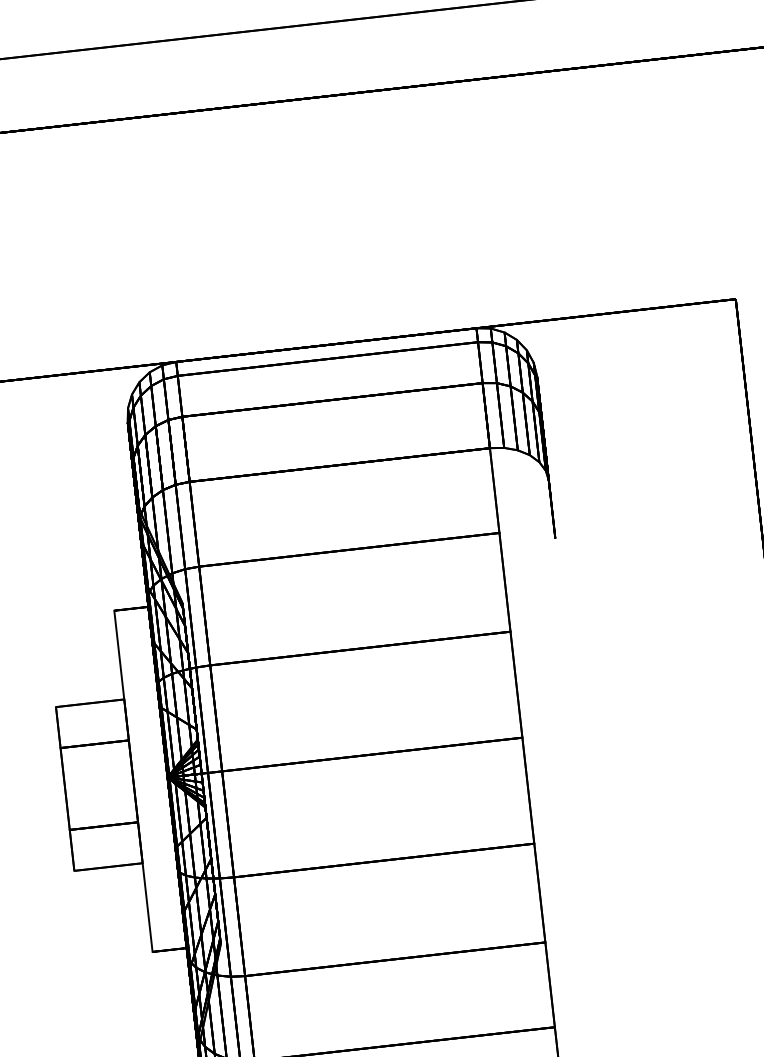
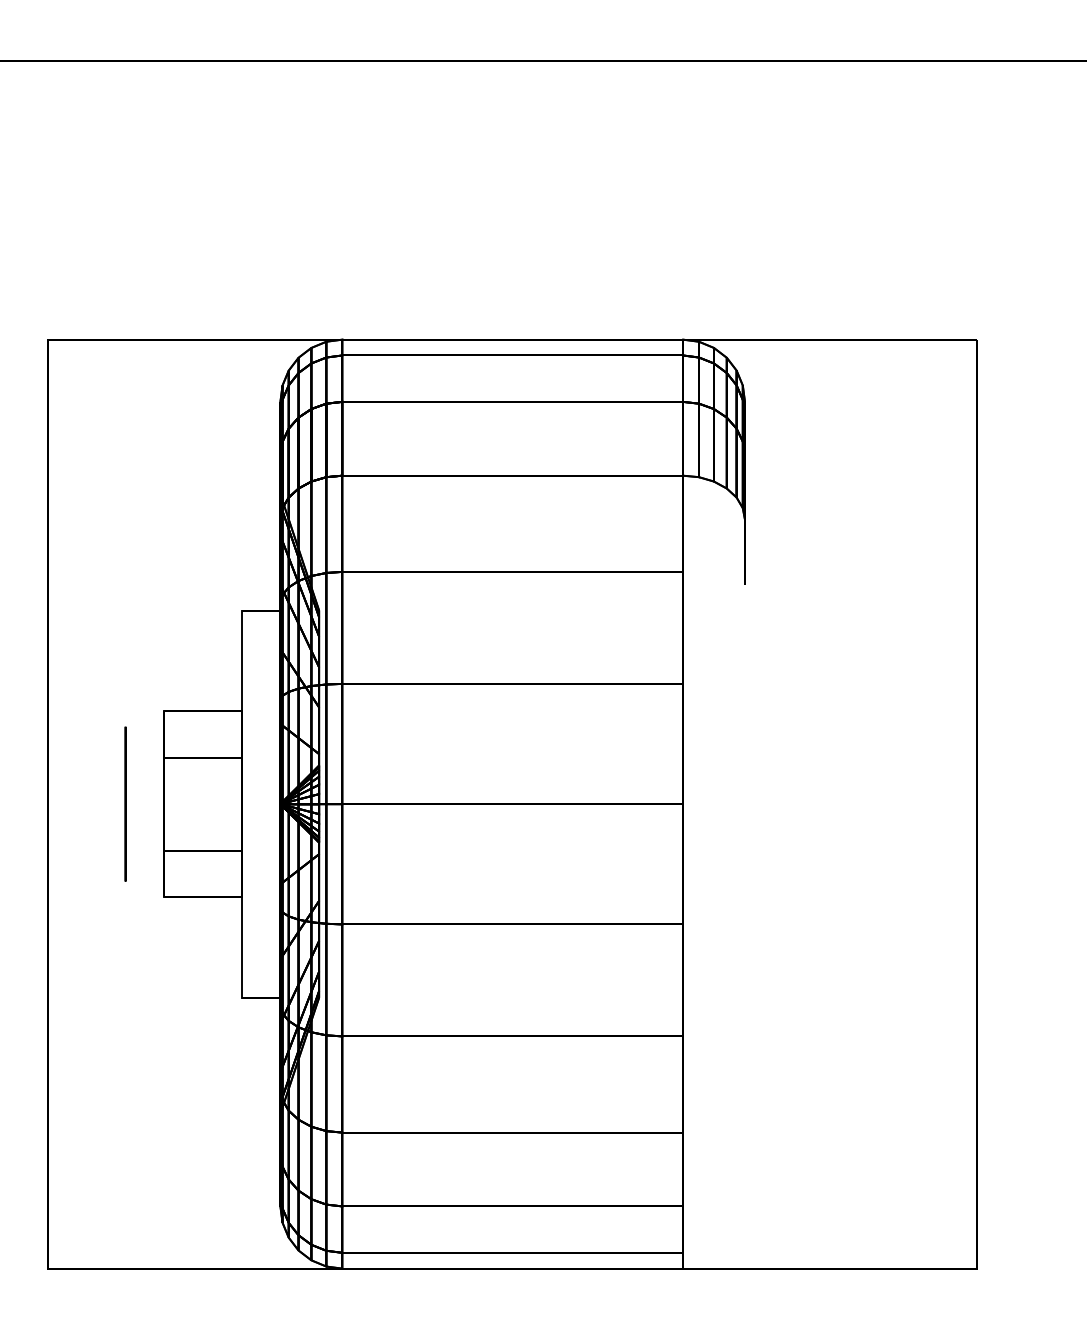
circle: (30, 792) -> (125, 803), added

